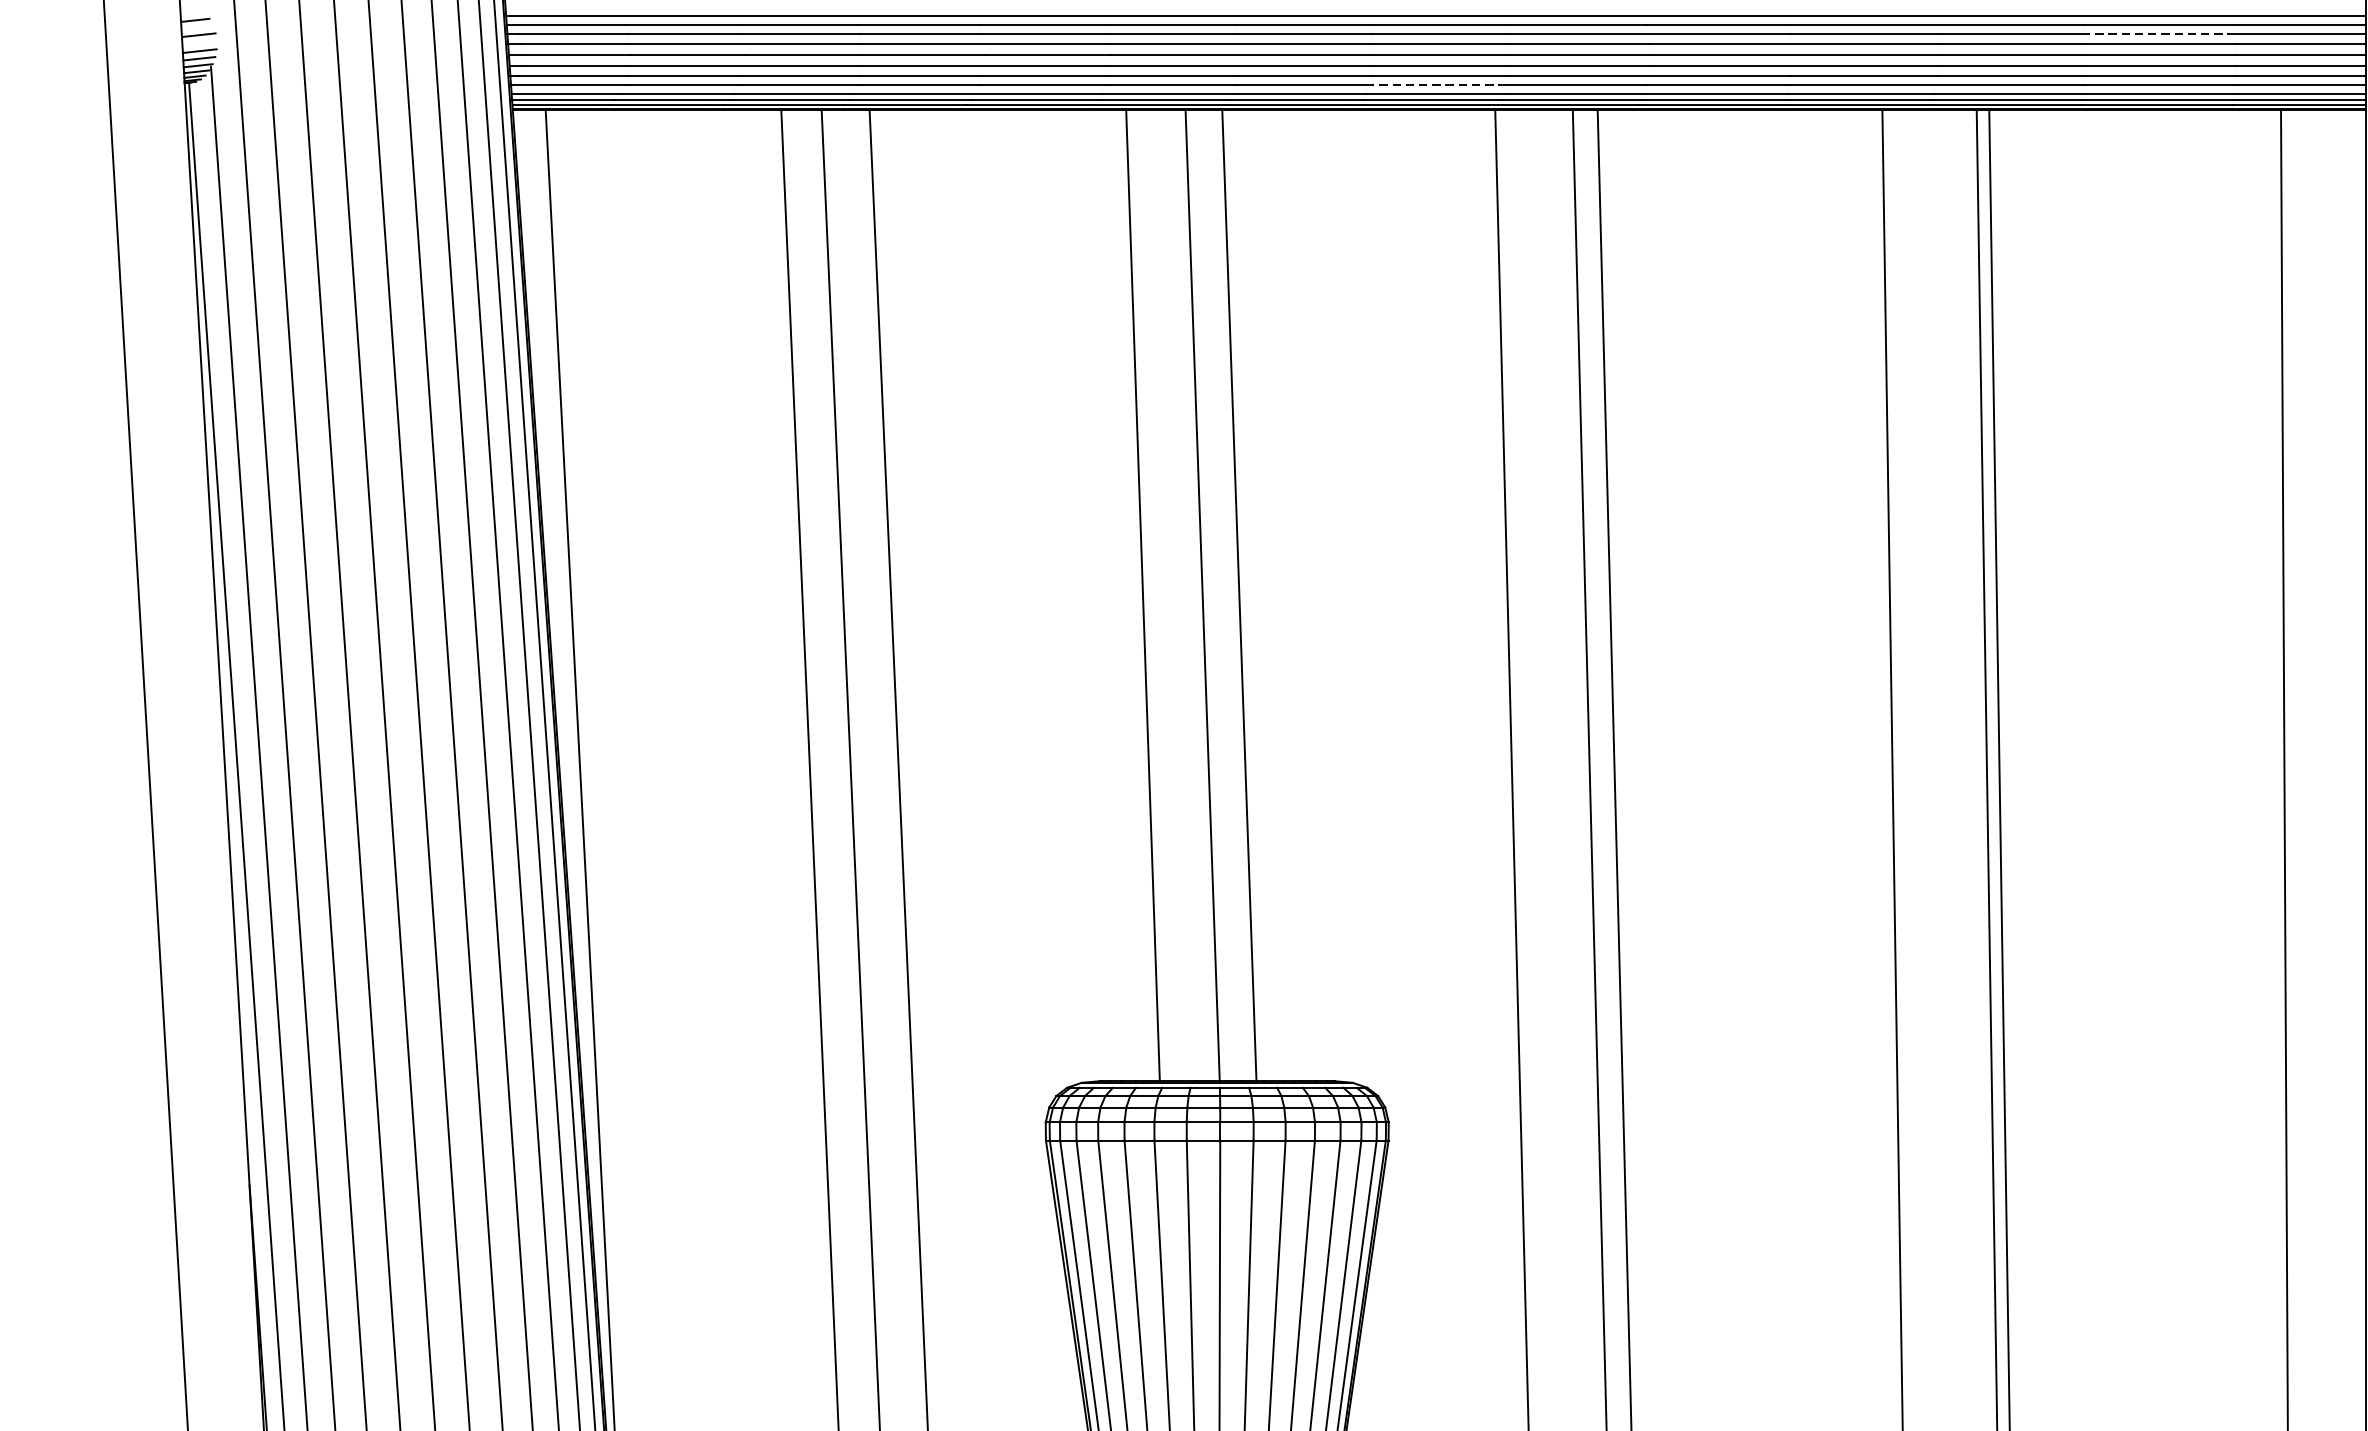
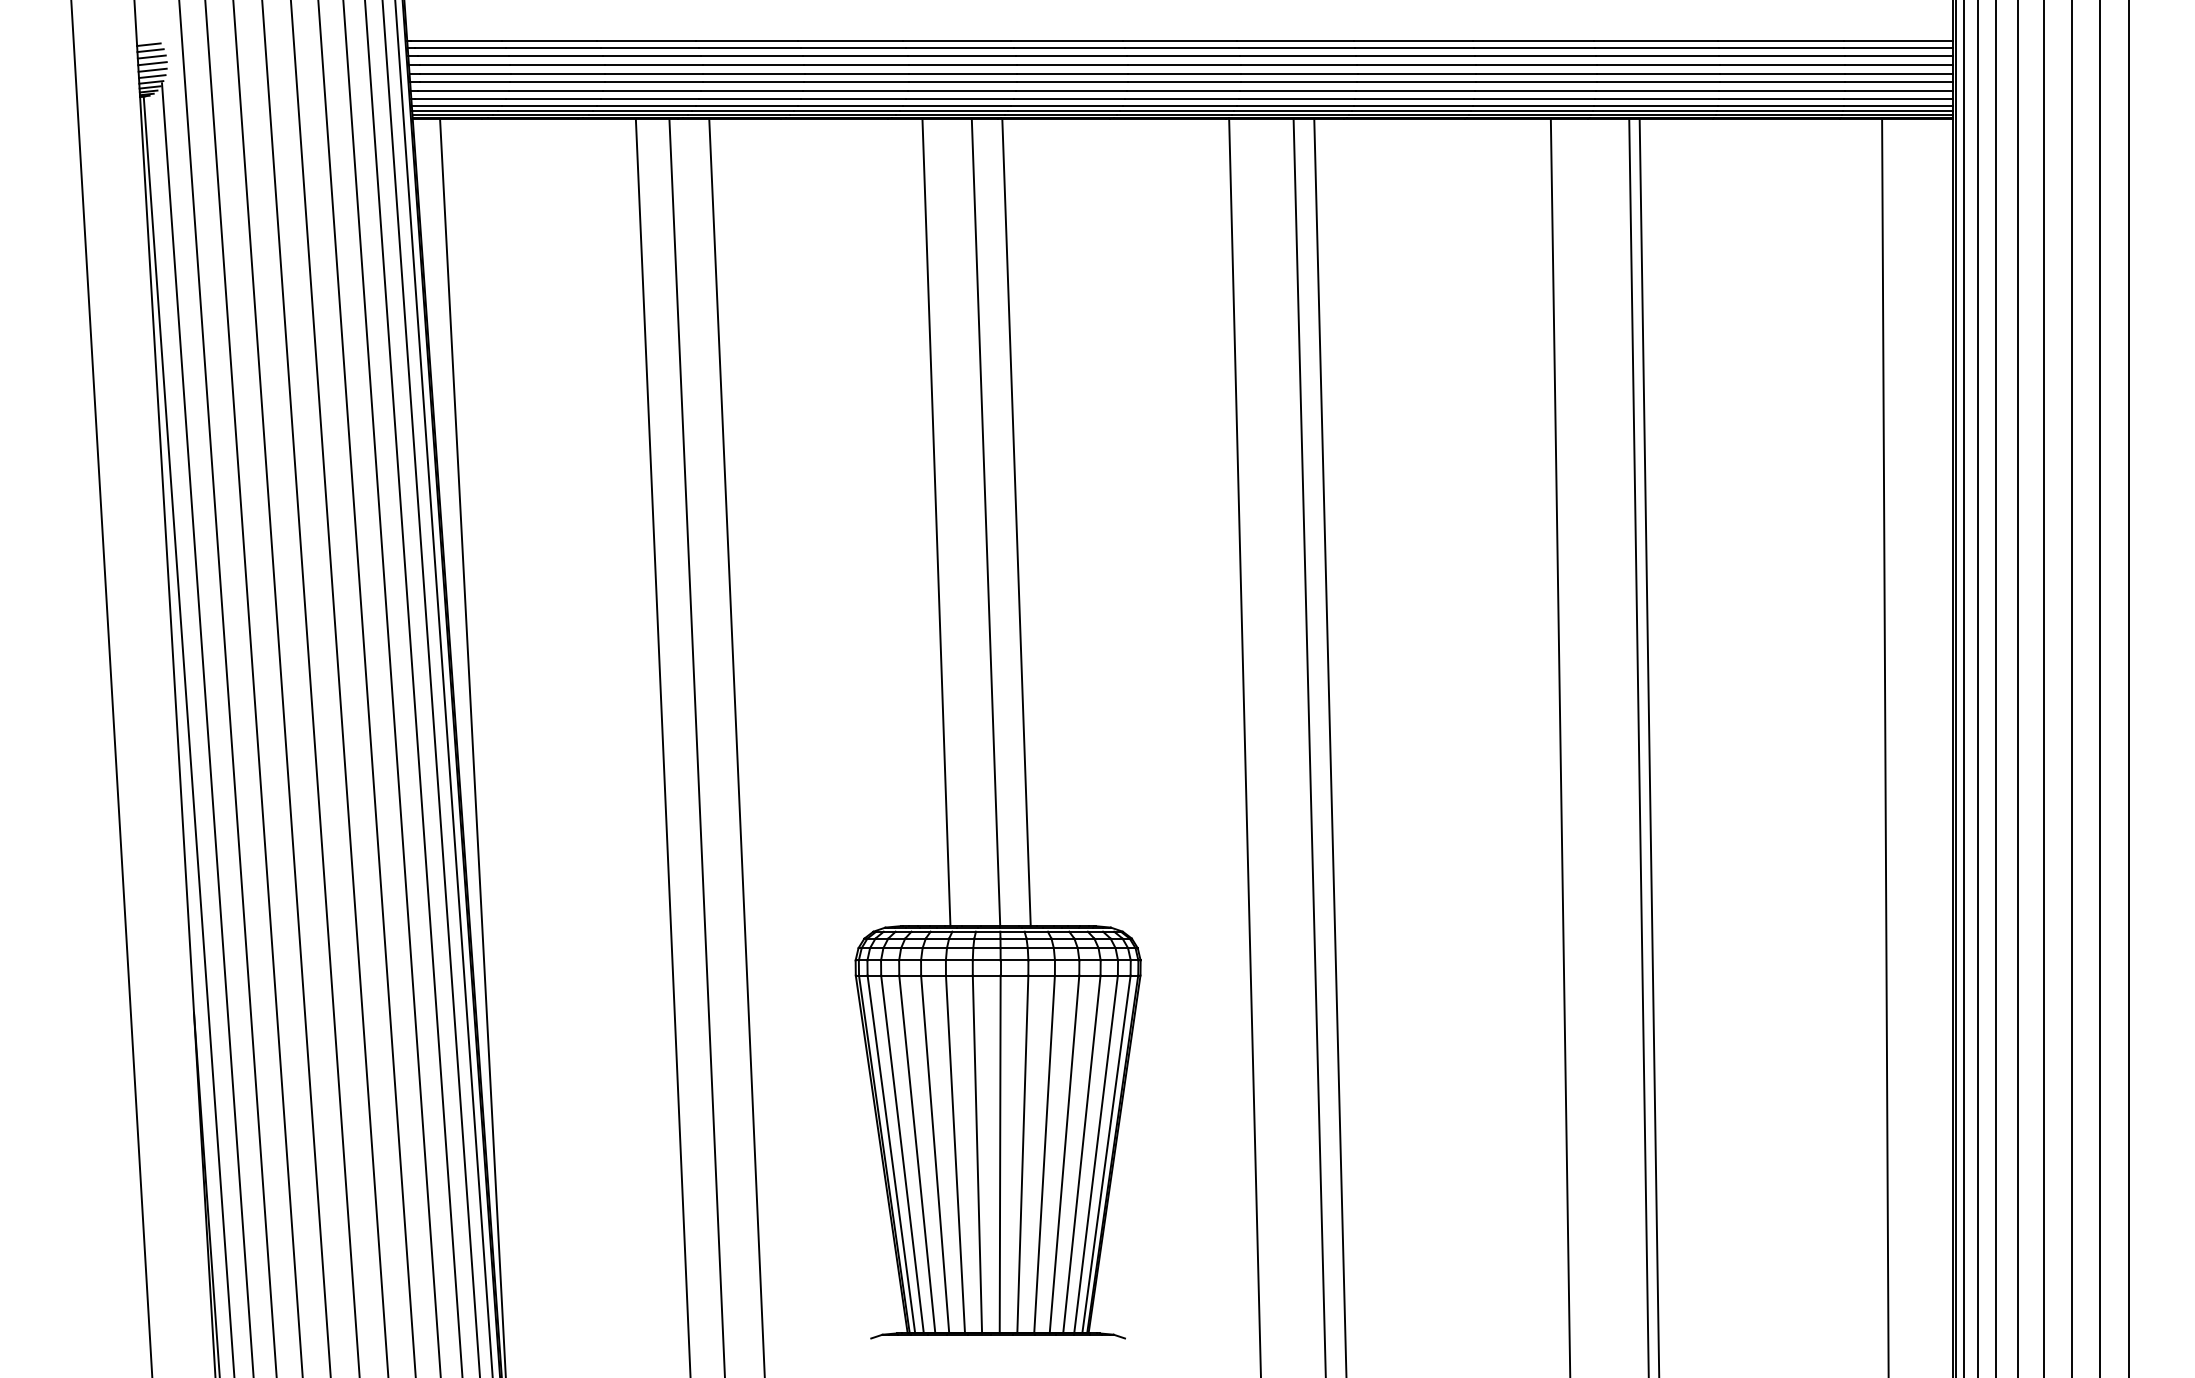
line: (197, 27) -> (150, 50), added
line: (2161, 34) -> (1782, 56), dashed -> solid
line: (199, 43) -> (152, 63), added
line: (1437, 85) -> (1181, 98), dashed -> solid

